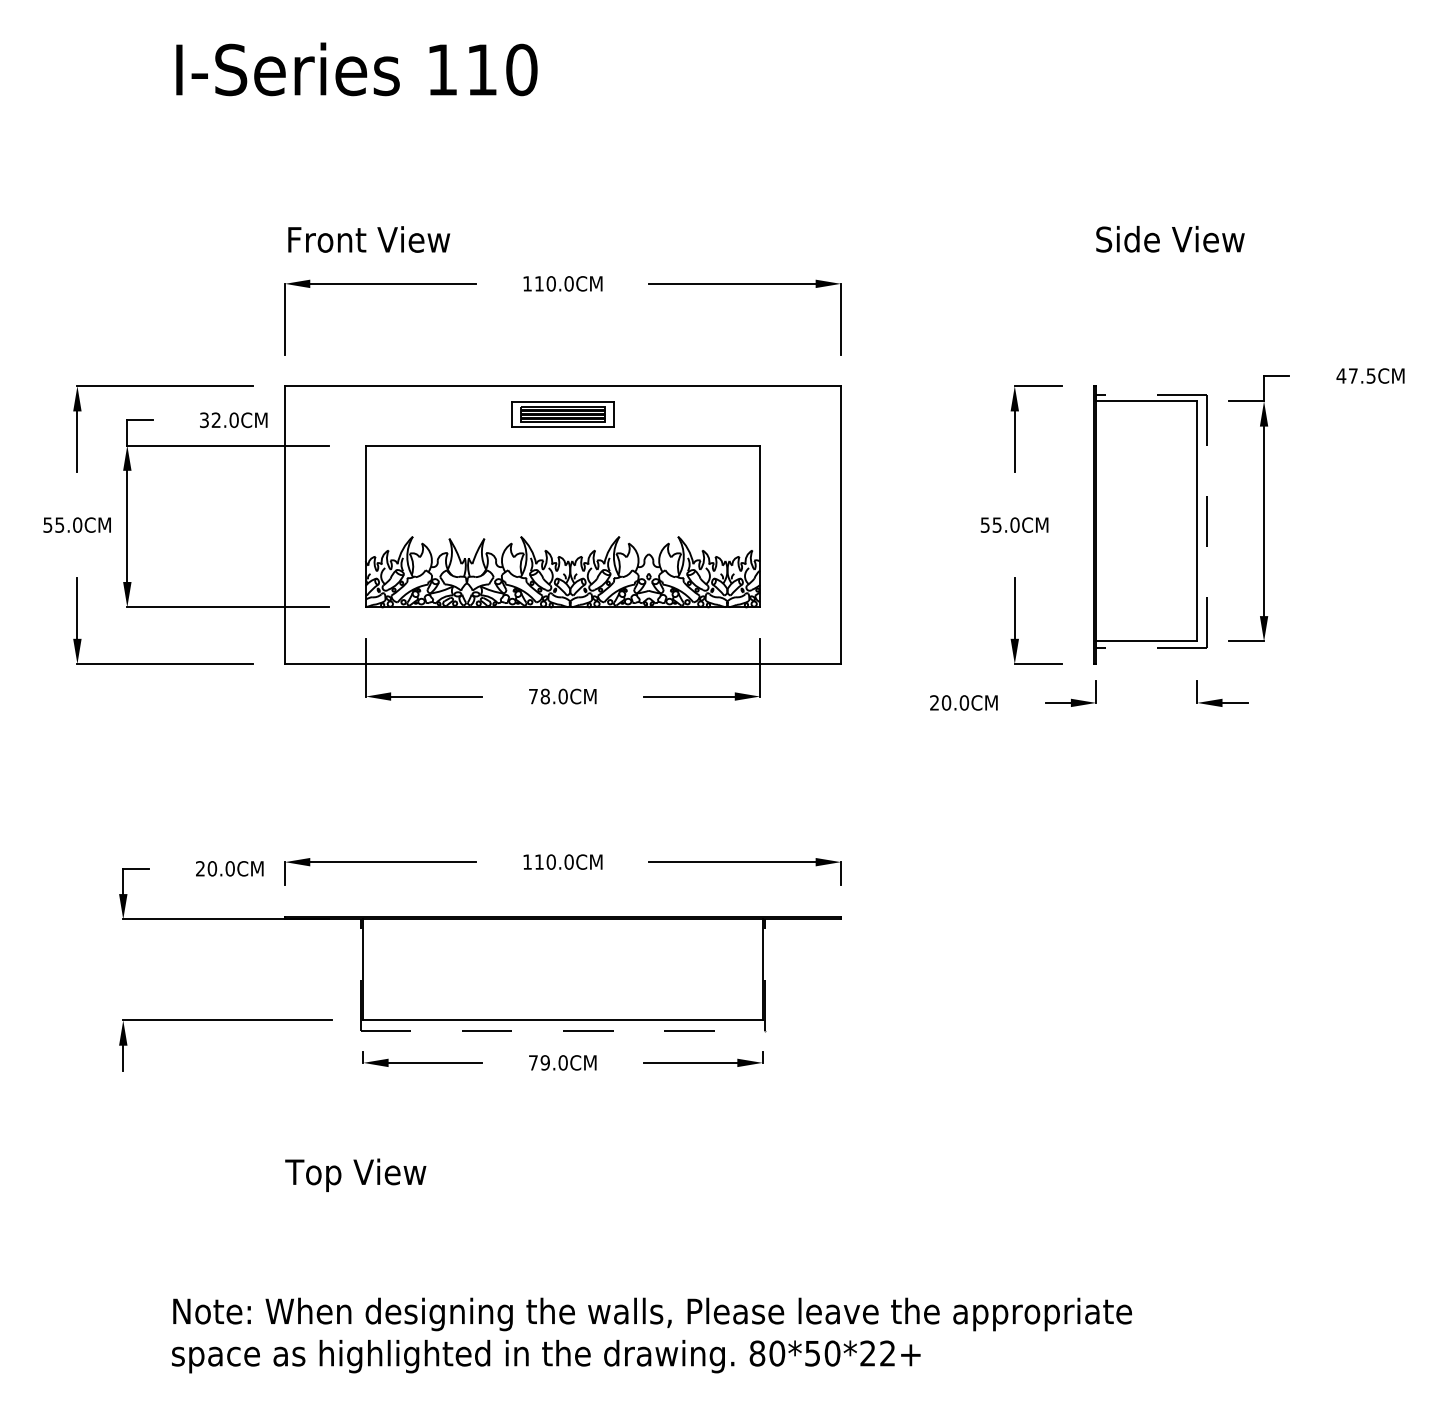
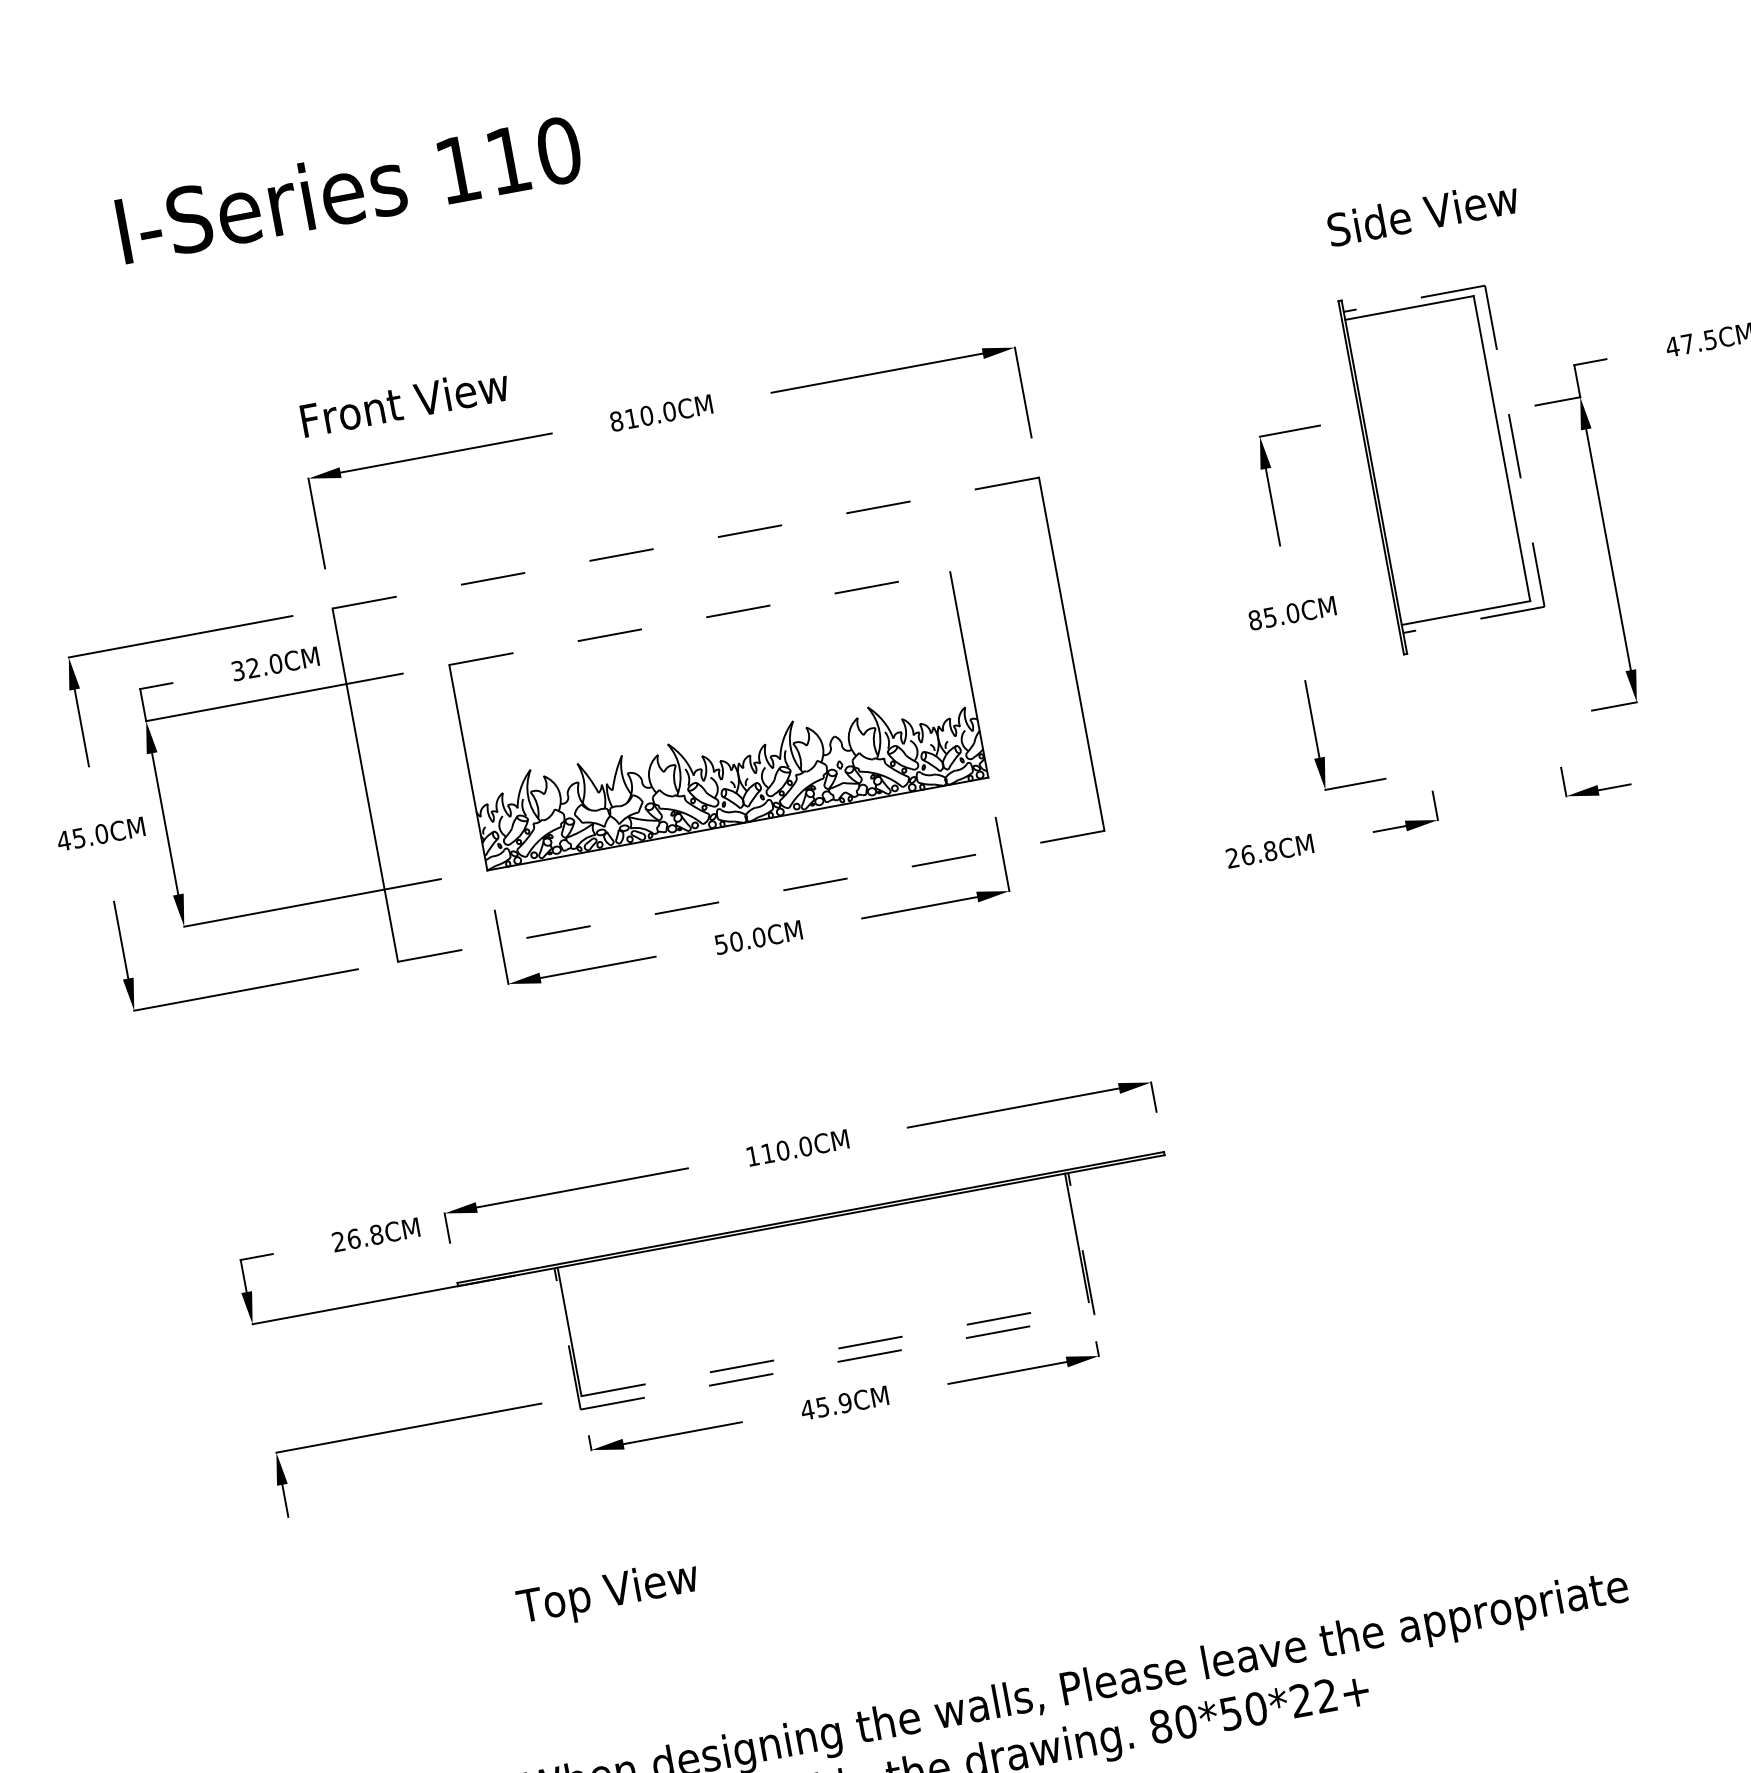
text: (527, 283) -> (616, 421), 110.0CM -> 810.0CM
line: (562, 386) -> (685, 543), solid -> dashed
part: (562, 414) -> (691, 579), removed
line: (563, 445) -> (700, 618), solid -> dashed
text: (47, 524) -> (63, 840), 55.0CM -> 45.0CM
text: (984, 524) -> (1254, 619), 55.0CM -> 85.0CM
part: (1150, 524) -> (1443, 463), moved
line: (562, 664) -> (750, 896), solid -> dashed
text: (539, 696) -> (729, 943), 78.0CM -> 50.0CM
text: (955, 702) -> (1259, 852), 20.0CM -> 26.8CM
text: (221, 868) -> (365, 1236), 20.0CM -> 26.8CM
line: (562, 1020) -> (834, 1349), solid -> dashed
text: (547, 1062) -> (825, 1406), 79.0CM -> 45.9CM

